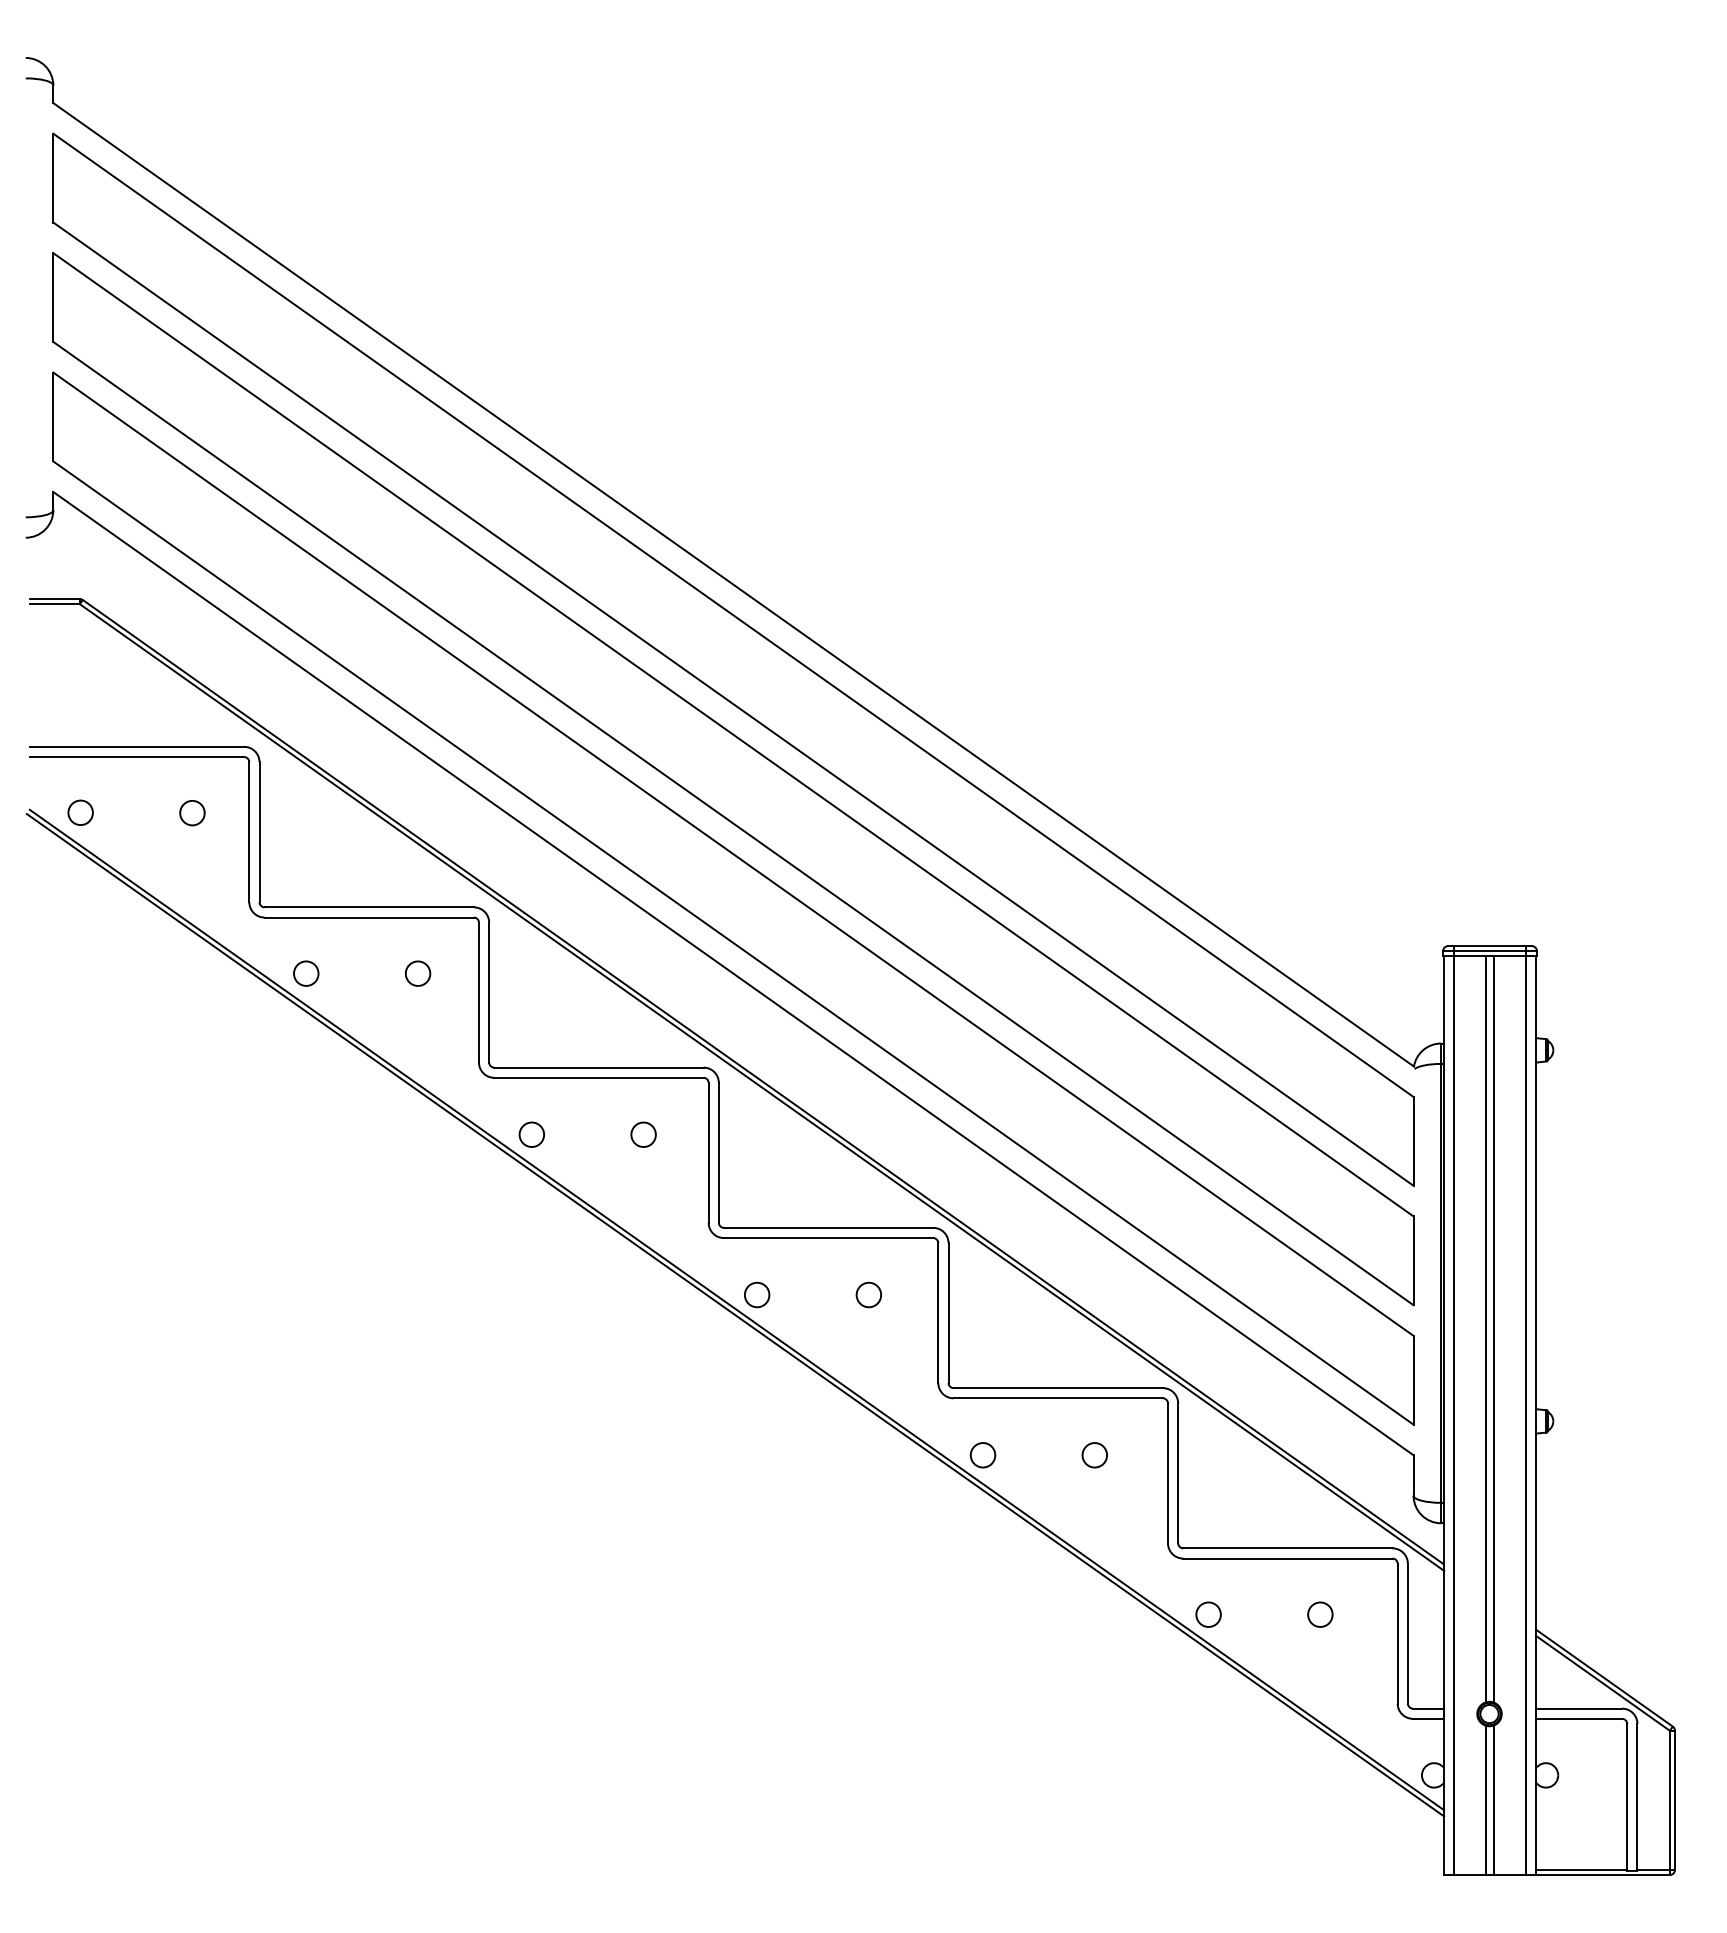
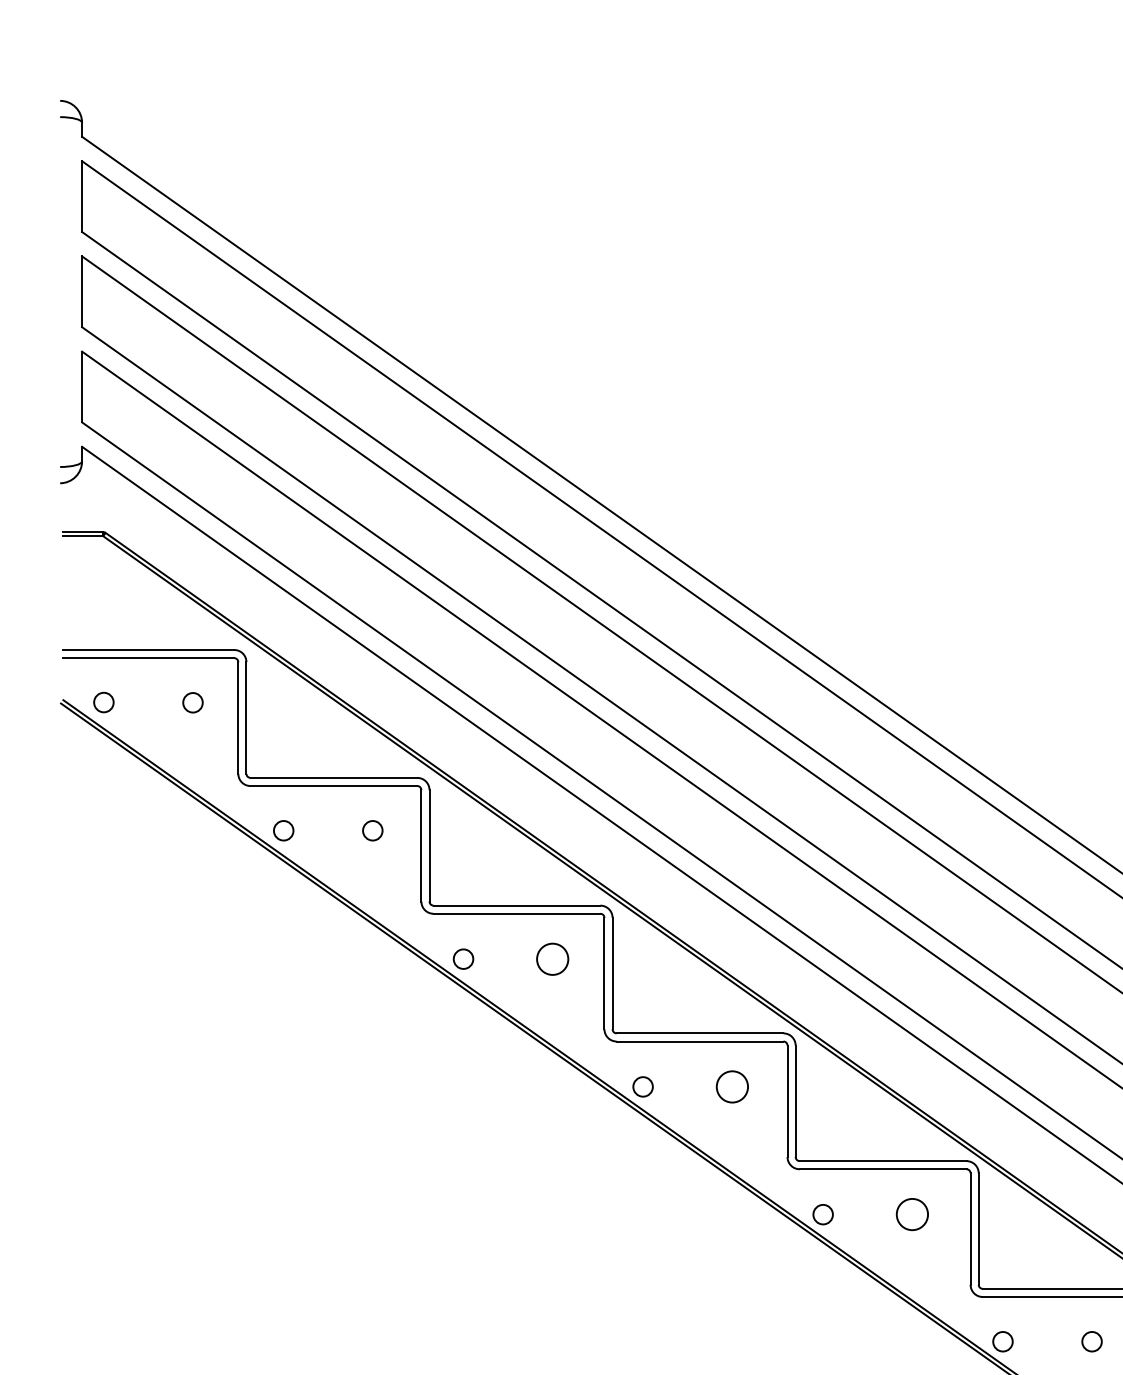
circle: (643, 1134) -> (552, 958), size x1.6
circle: (868, 1294) -> (731, 1086), size x1.6
circle: (1094, 1455) -> (912, 1214), size x1.6

